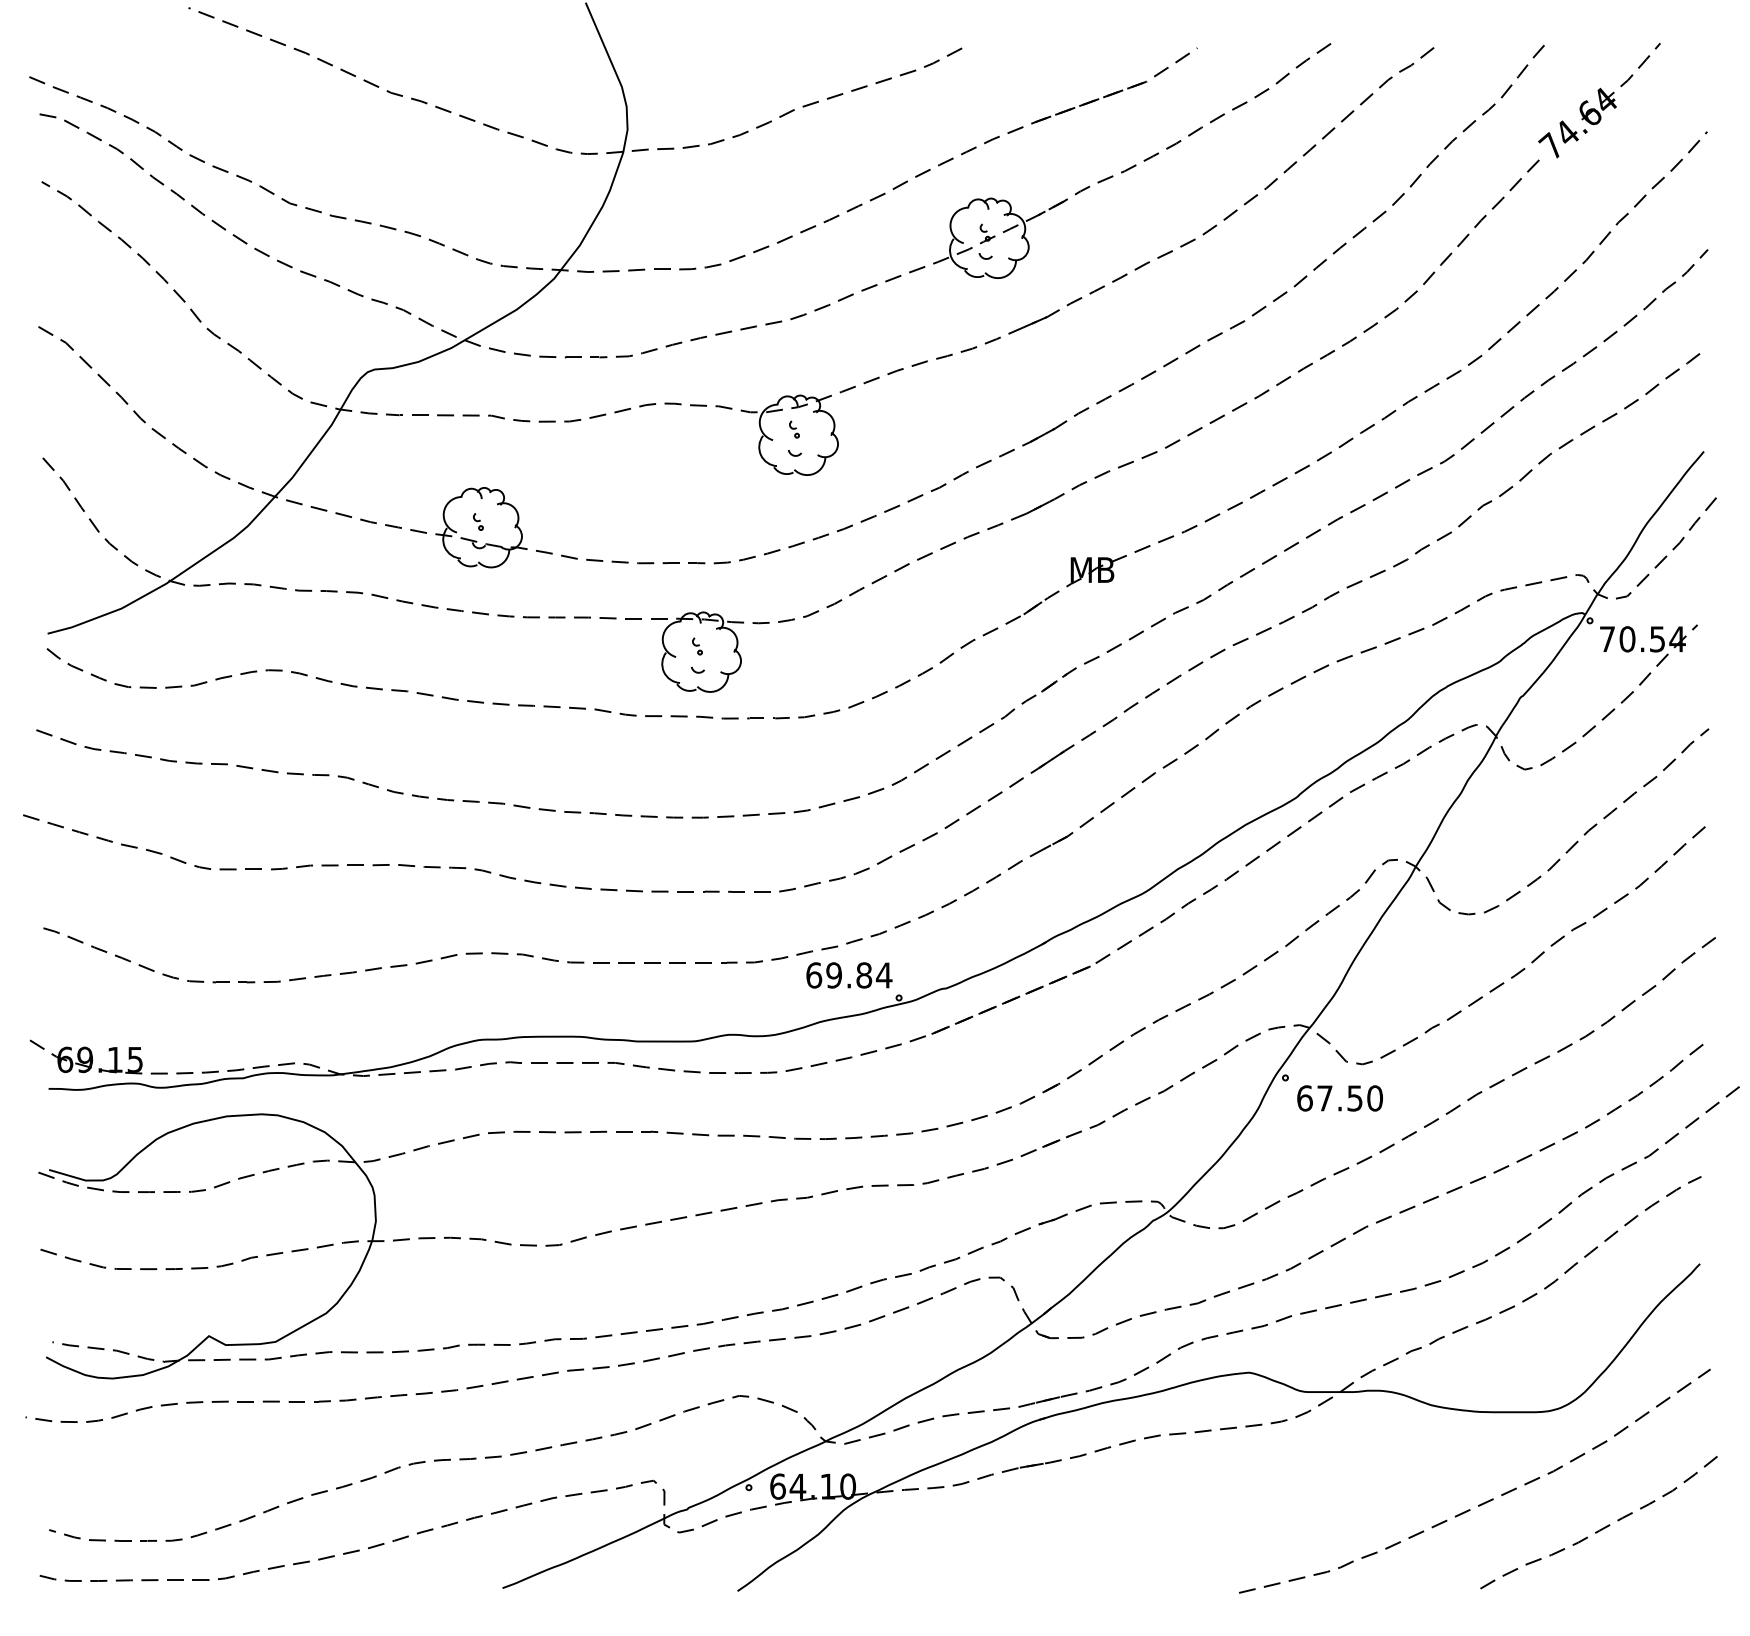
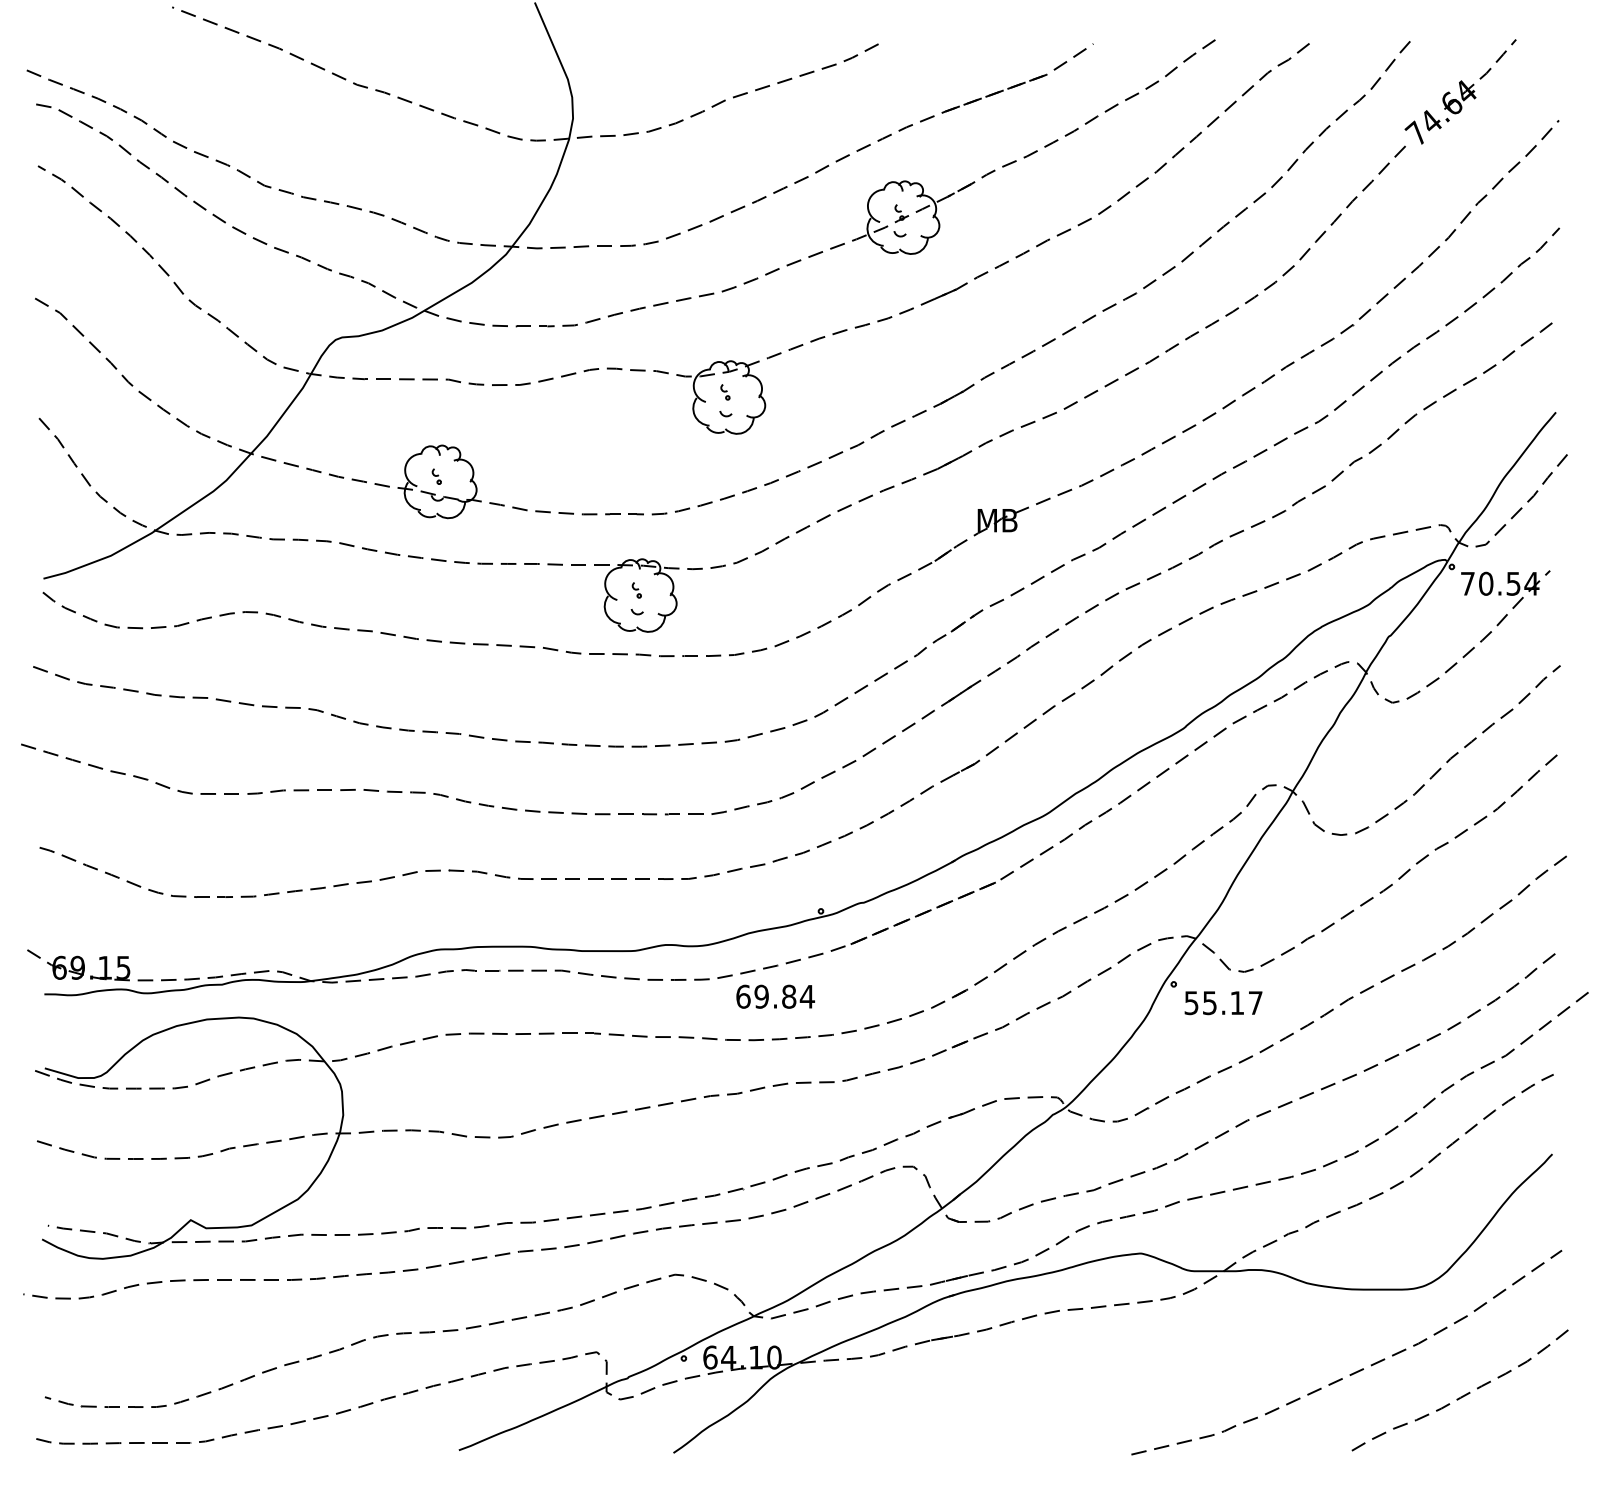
text: (849, 975) -> (775, 996), moved
text: (1339, 1098) -> (1223, 1003), 67.50 -> 55.17

